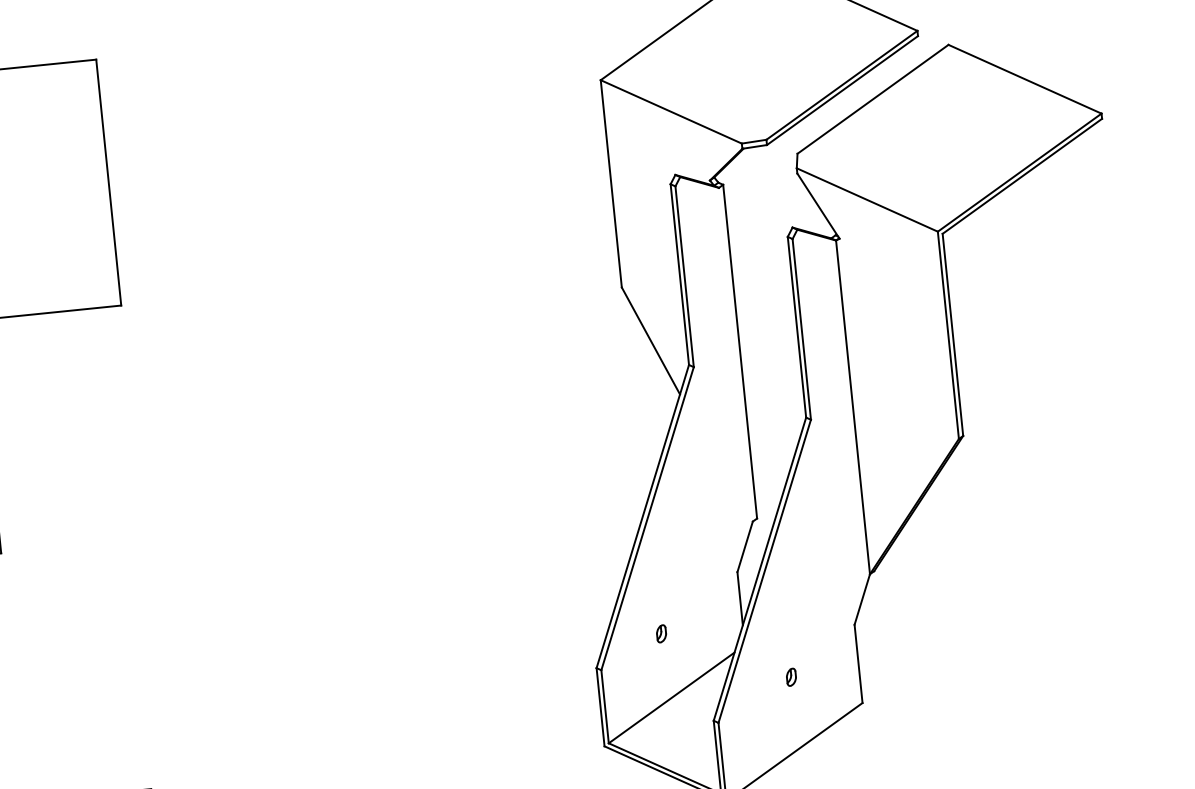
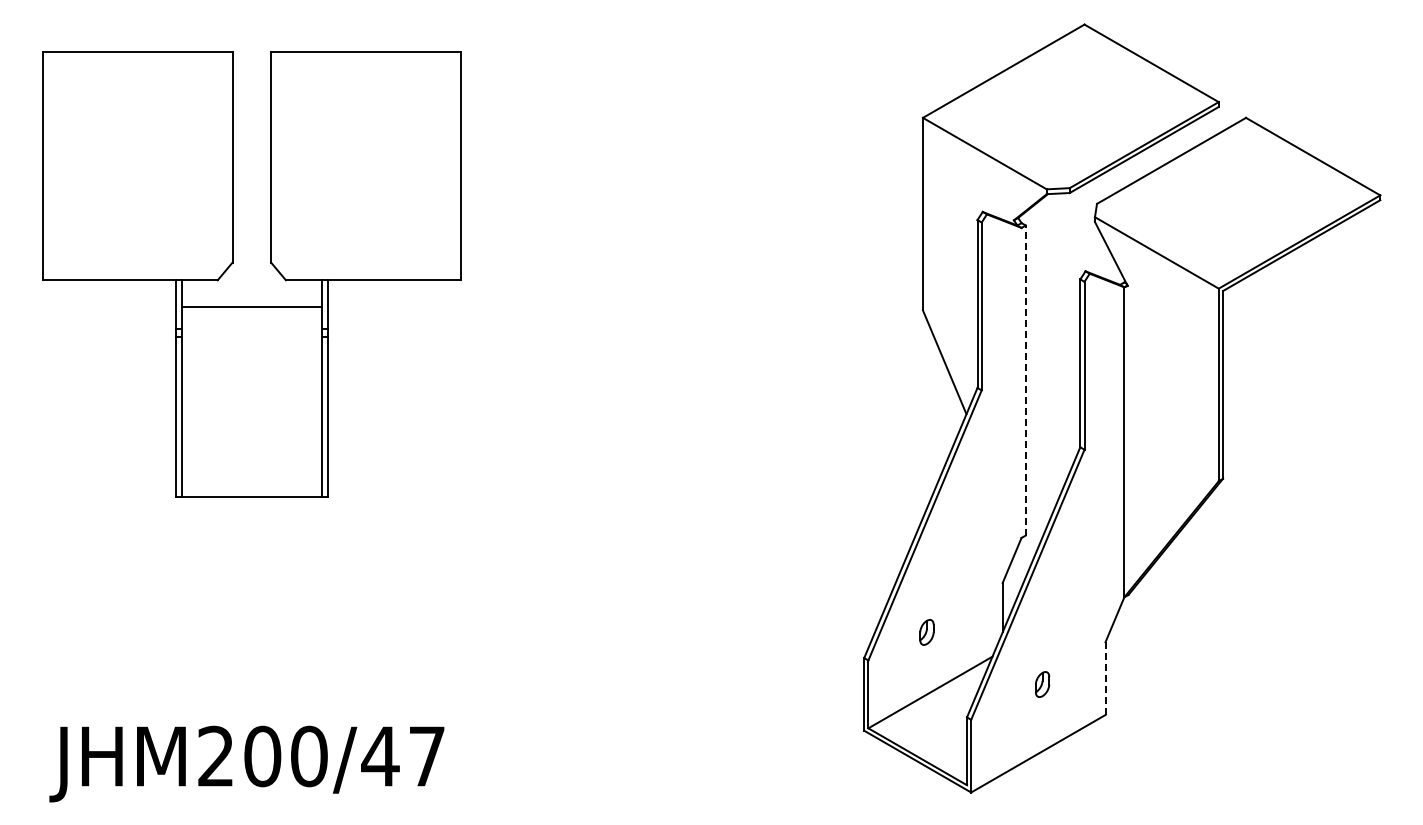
line: (739, 351) -> (1025, 380), solid -> dashed
part: (661, 633) -> (927, 632), size x1.6
line: (858, 664) -> (1105, 679), solid -> dashed
part: (791, 677) -> (1042, 684), size x1.6

